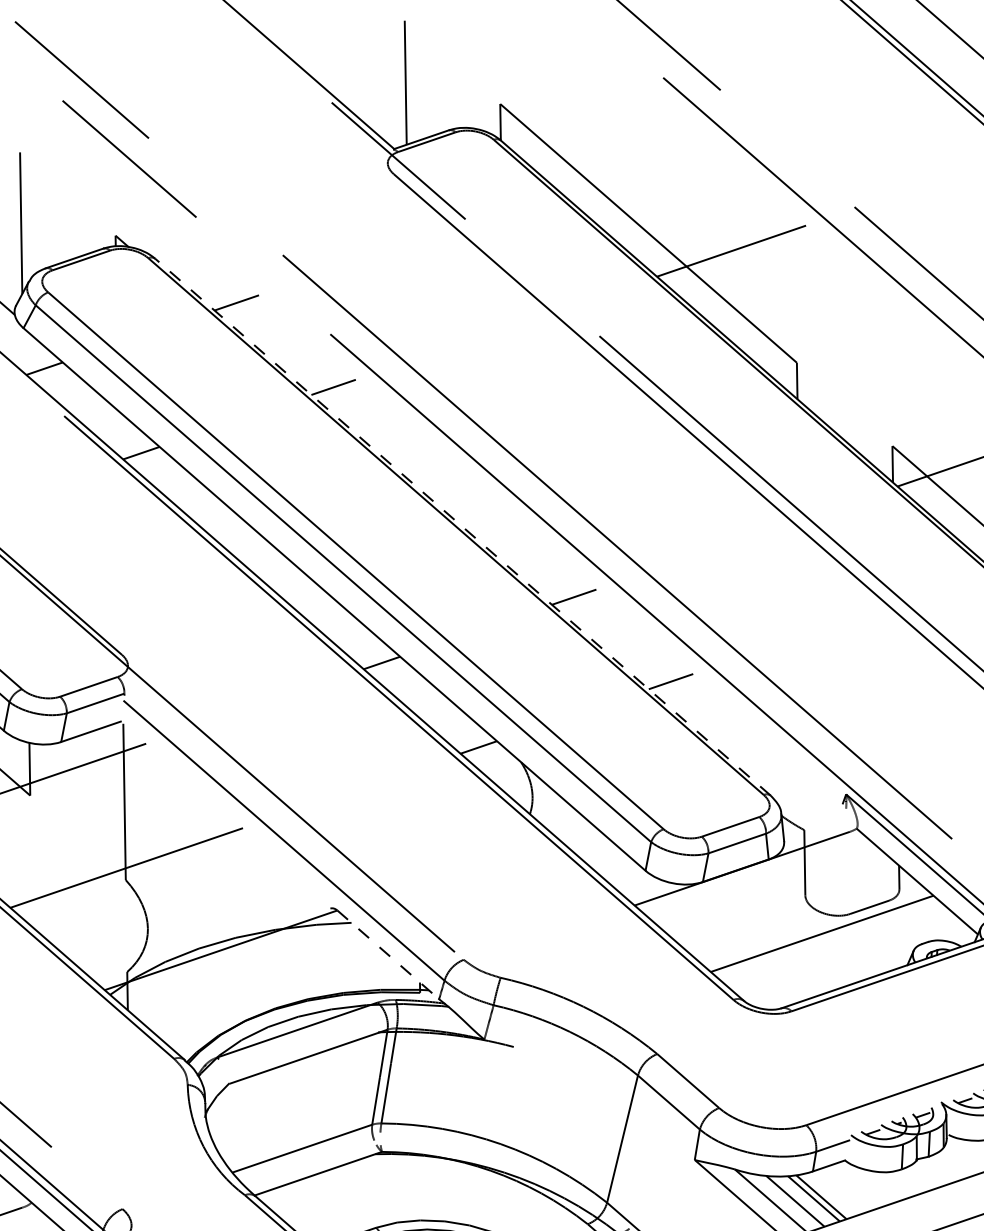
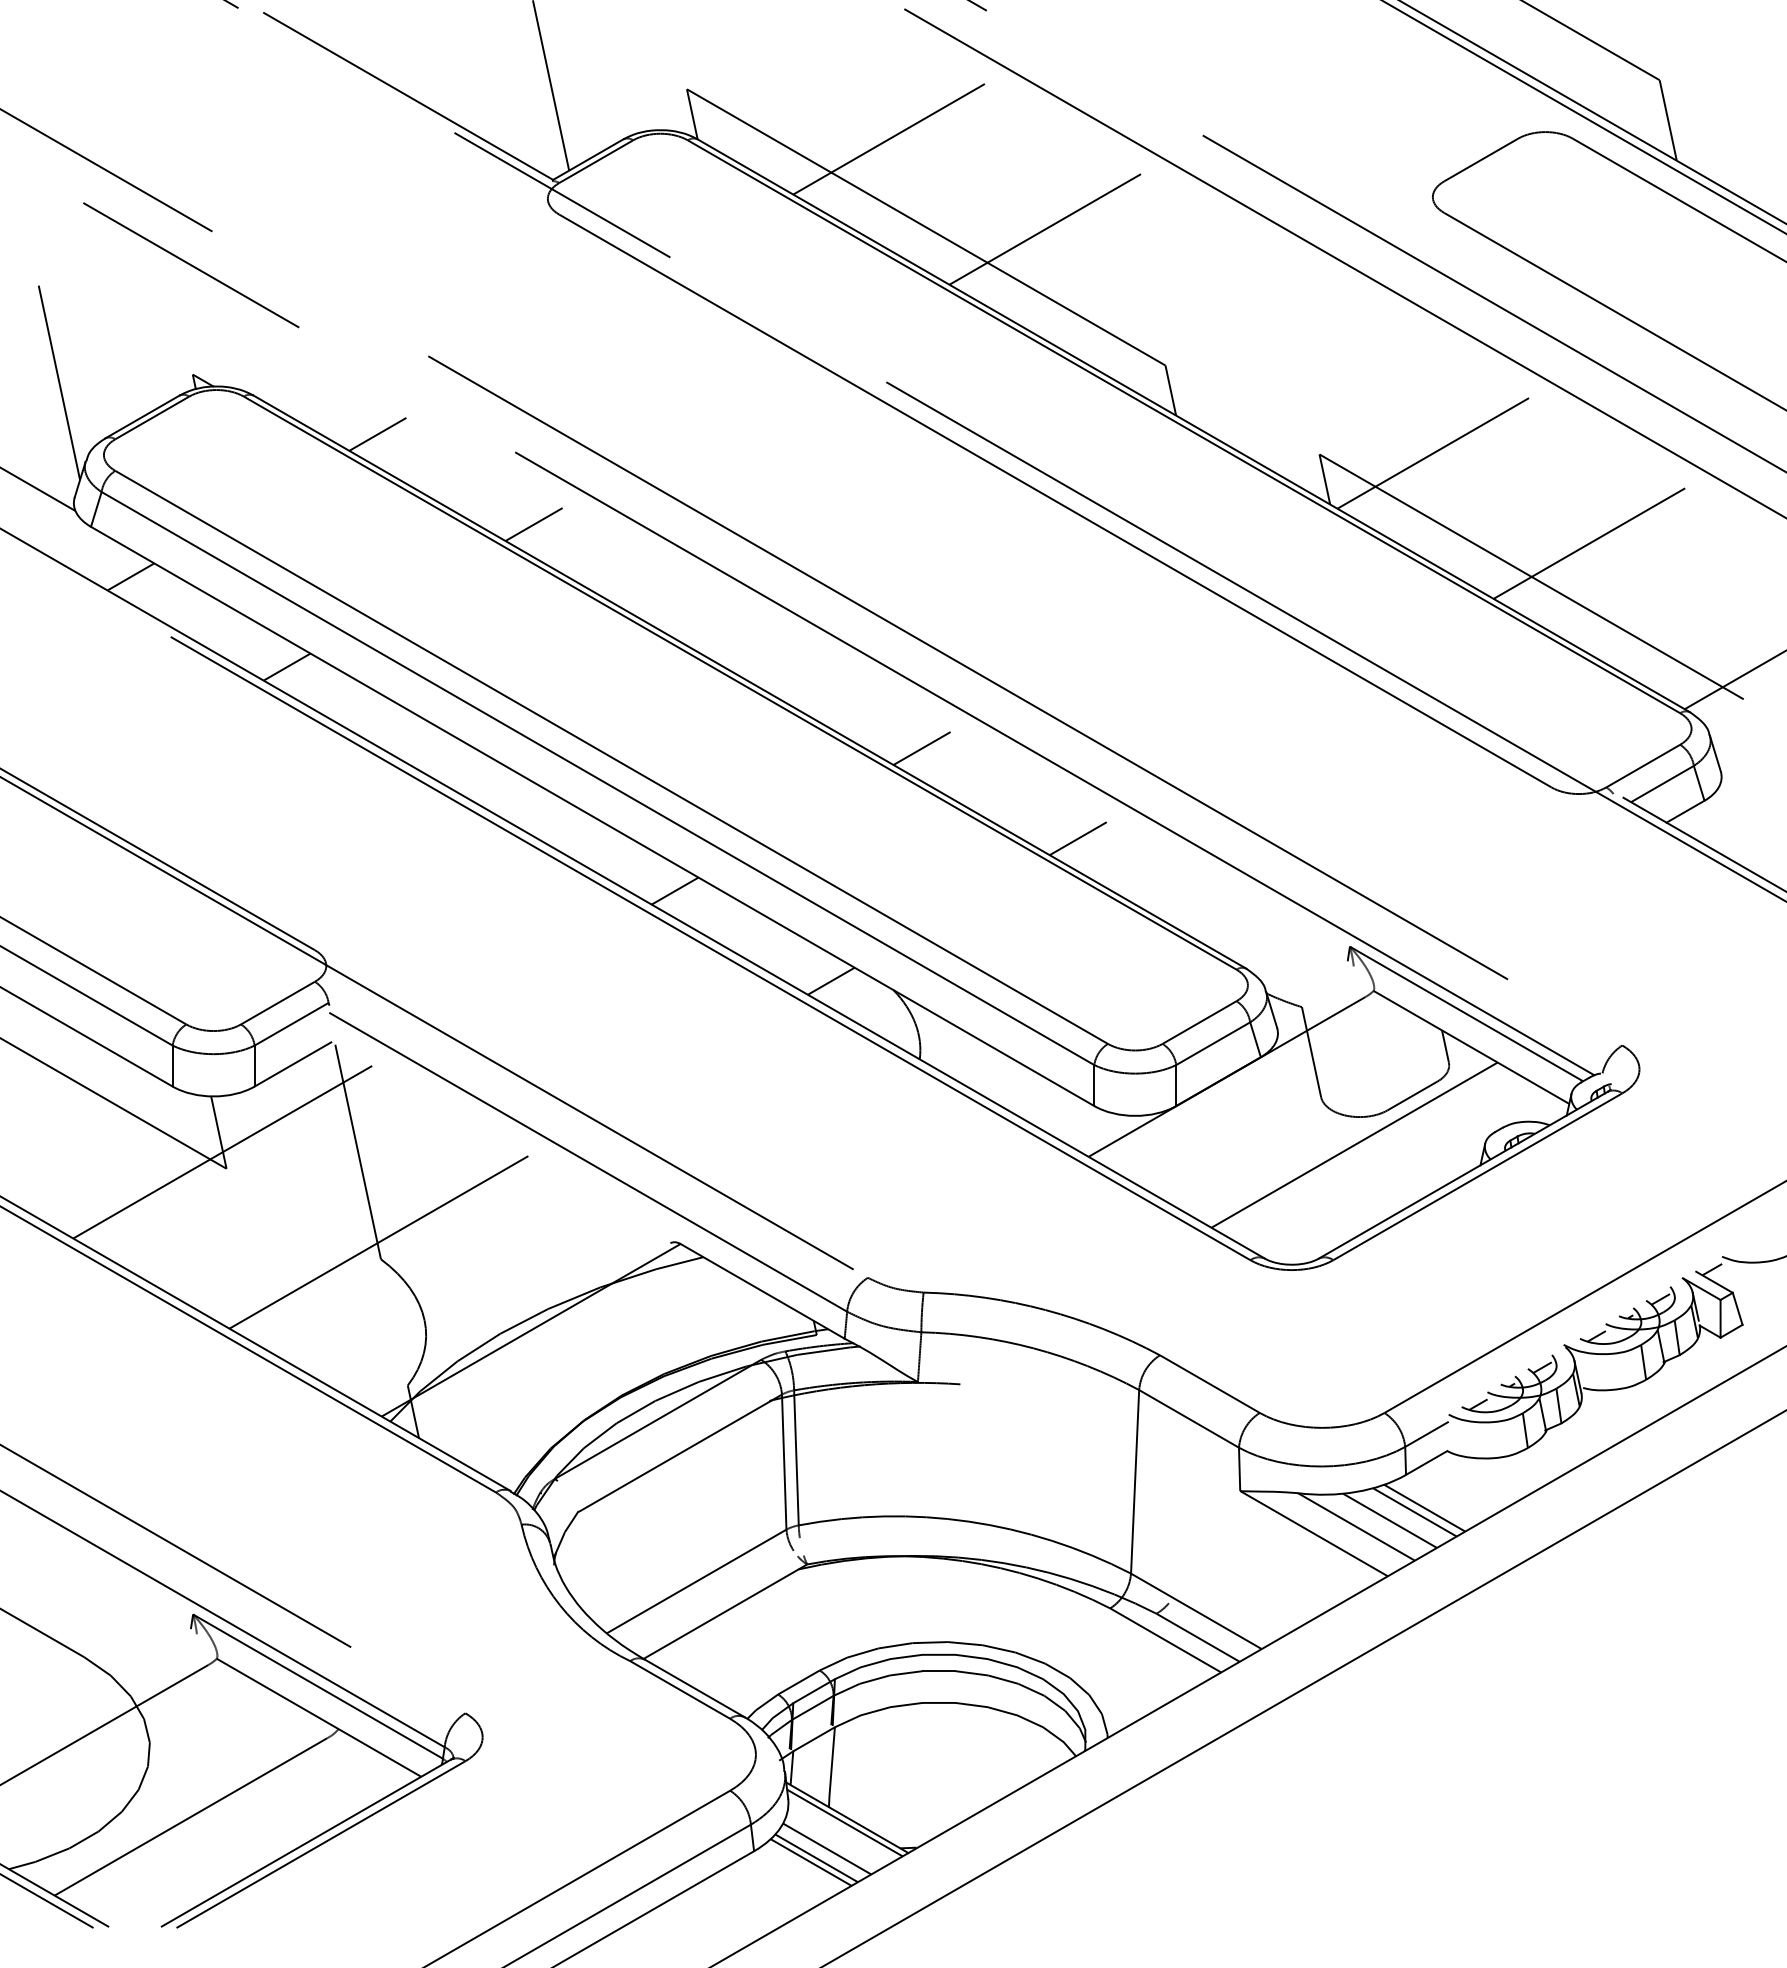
line: (634, 166) -> (888, 139), added
line: (462, 526) -> (749, 681), dashed -> solid
line: (388, 954) -> (762, 1291), dashed -> solid

